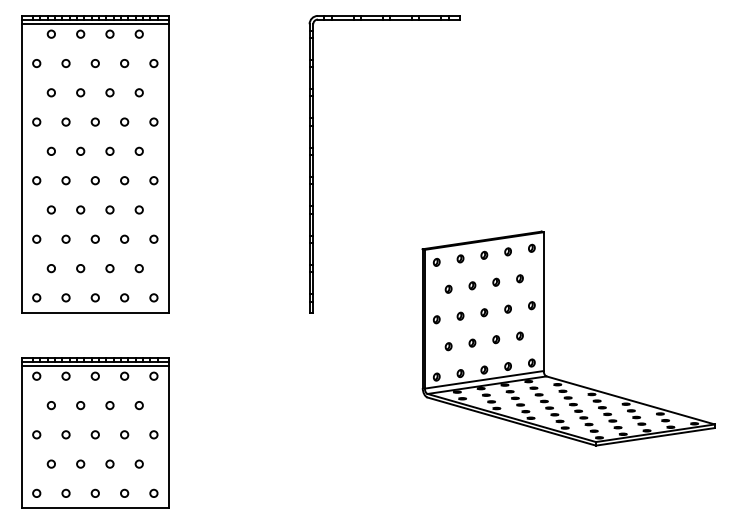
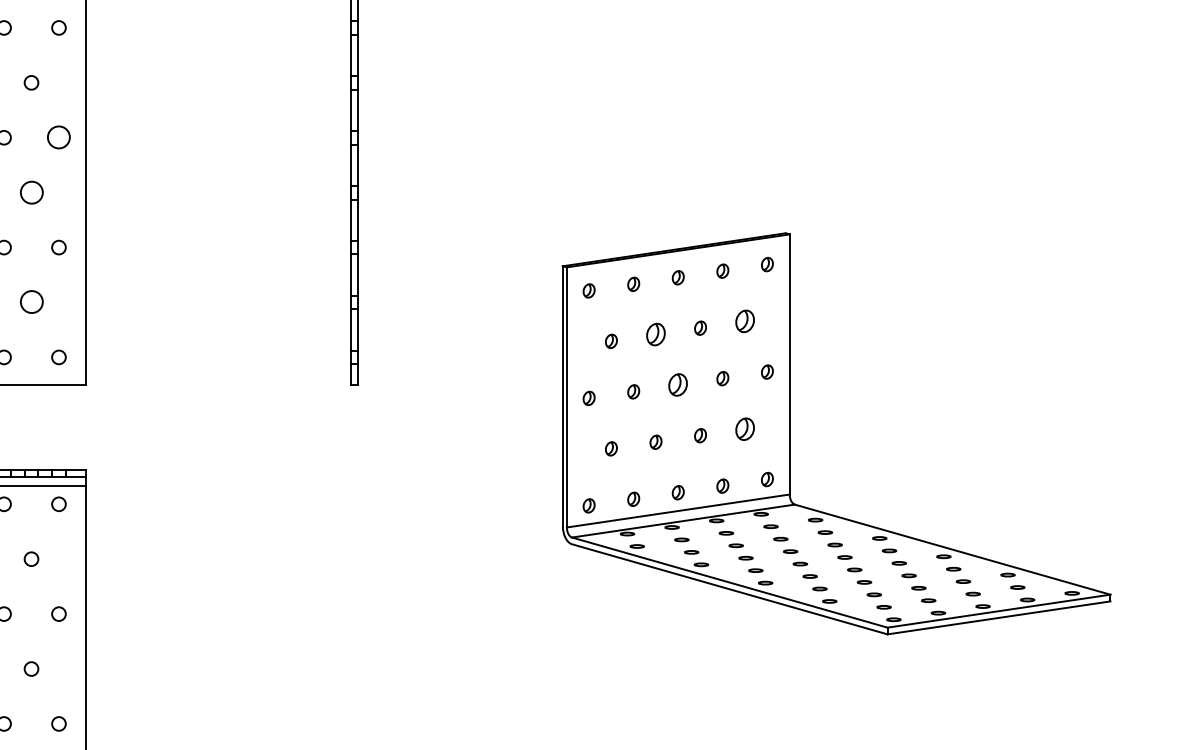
circle: (153, 180) -> (58, 137), size x1.6
circle: (138, 209) -> (30, 191), size x1.6
circle: (138, 268) -> (30, 302), size x1.6
part: (519, 278) -> (744, 321), size x1.6
part: (472, 285) -> (656, 334), size x1.6
part: (484, 312) -> (678, 384), size x1.6
part: (519, 335) -> (744, 427), size x1.6

